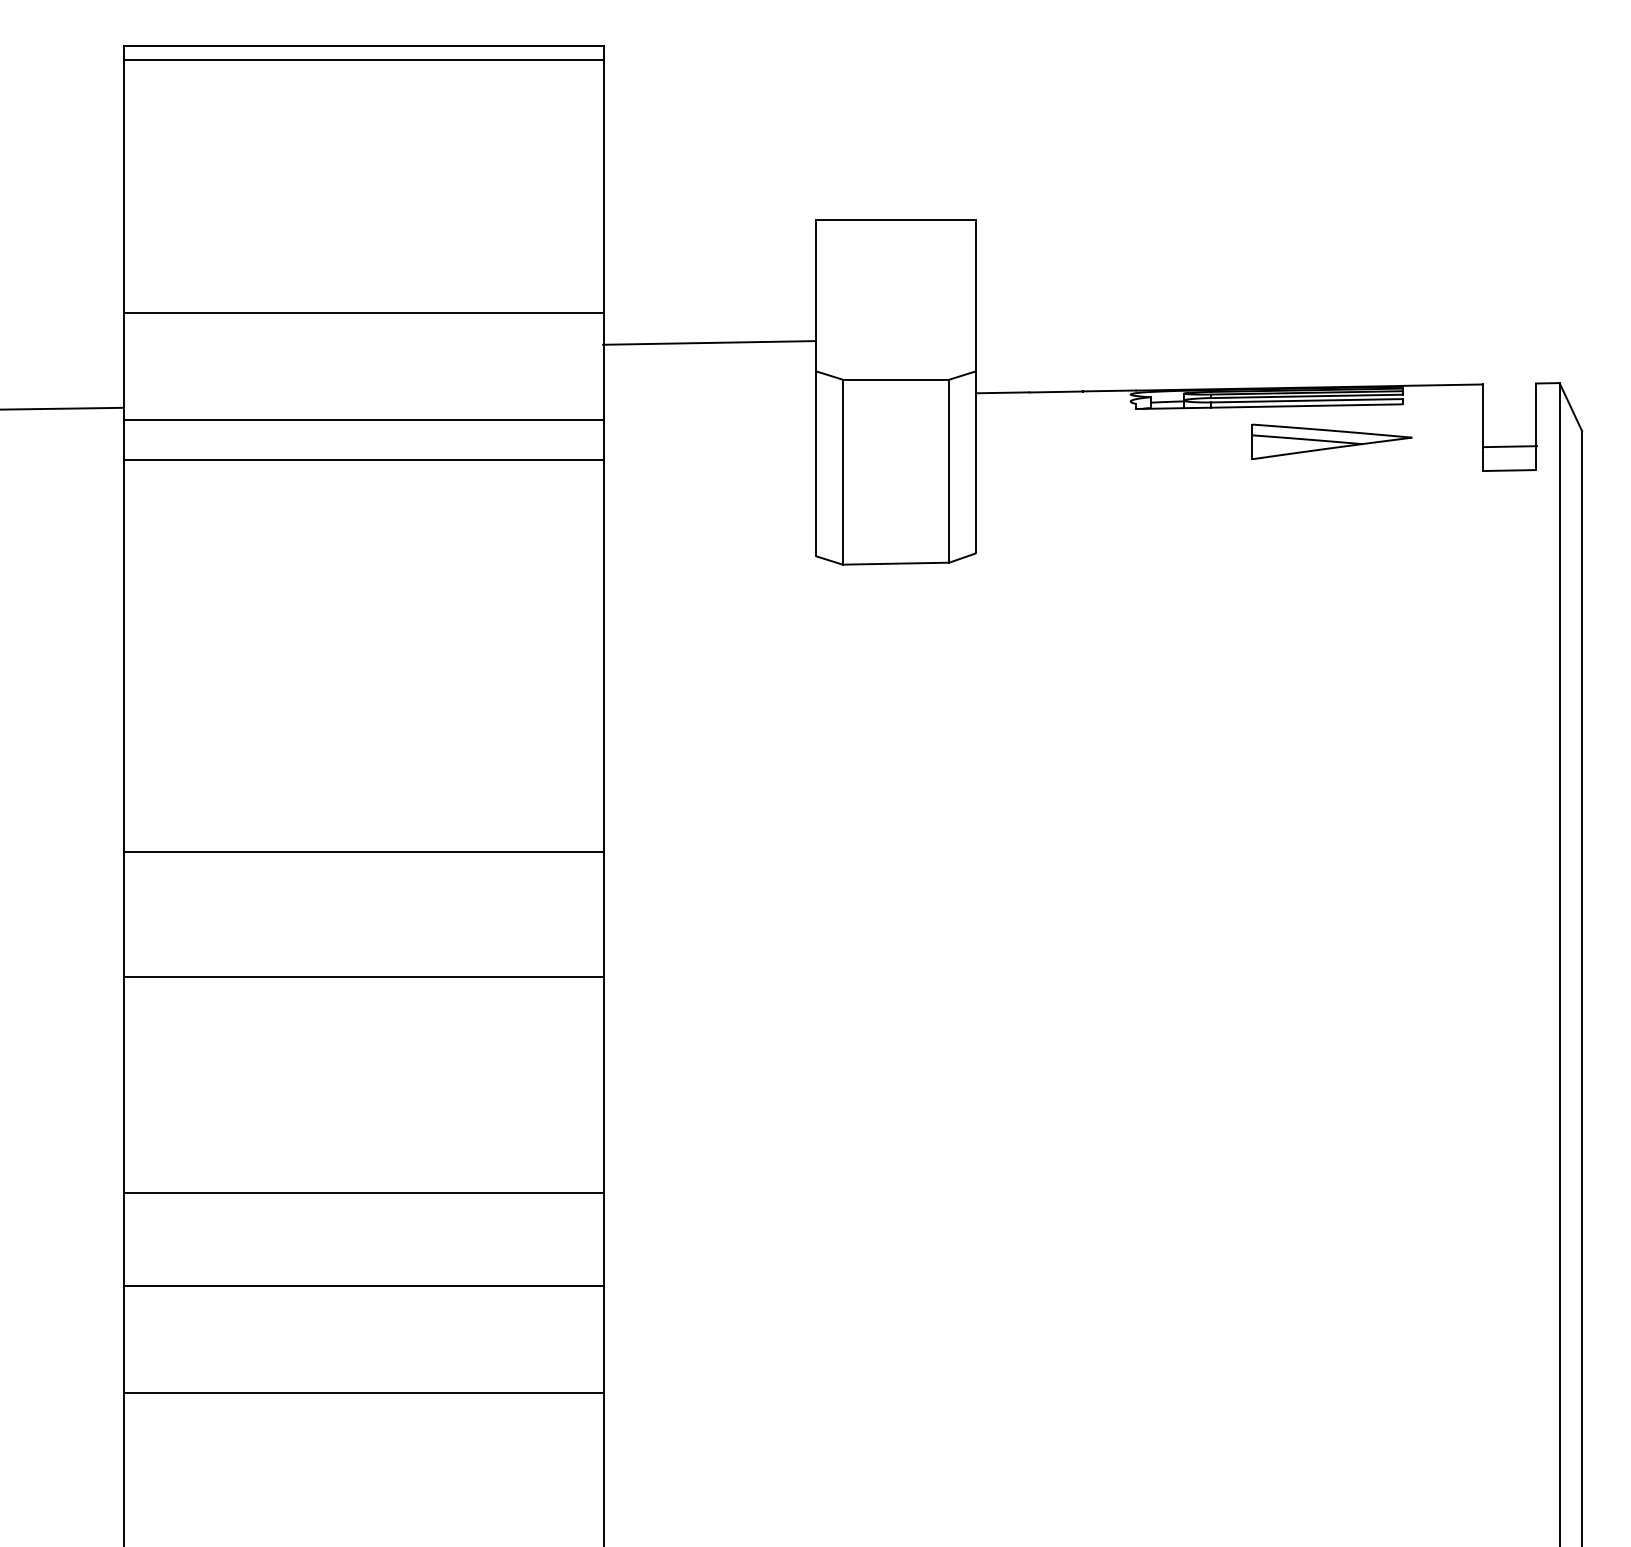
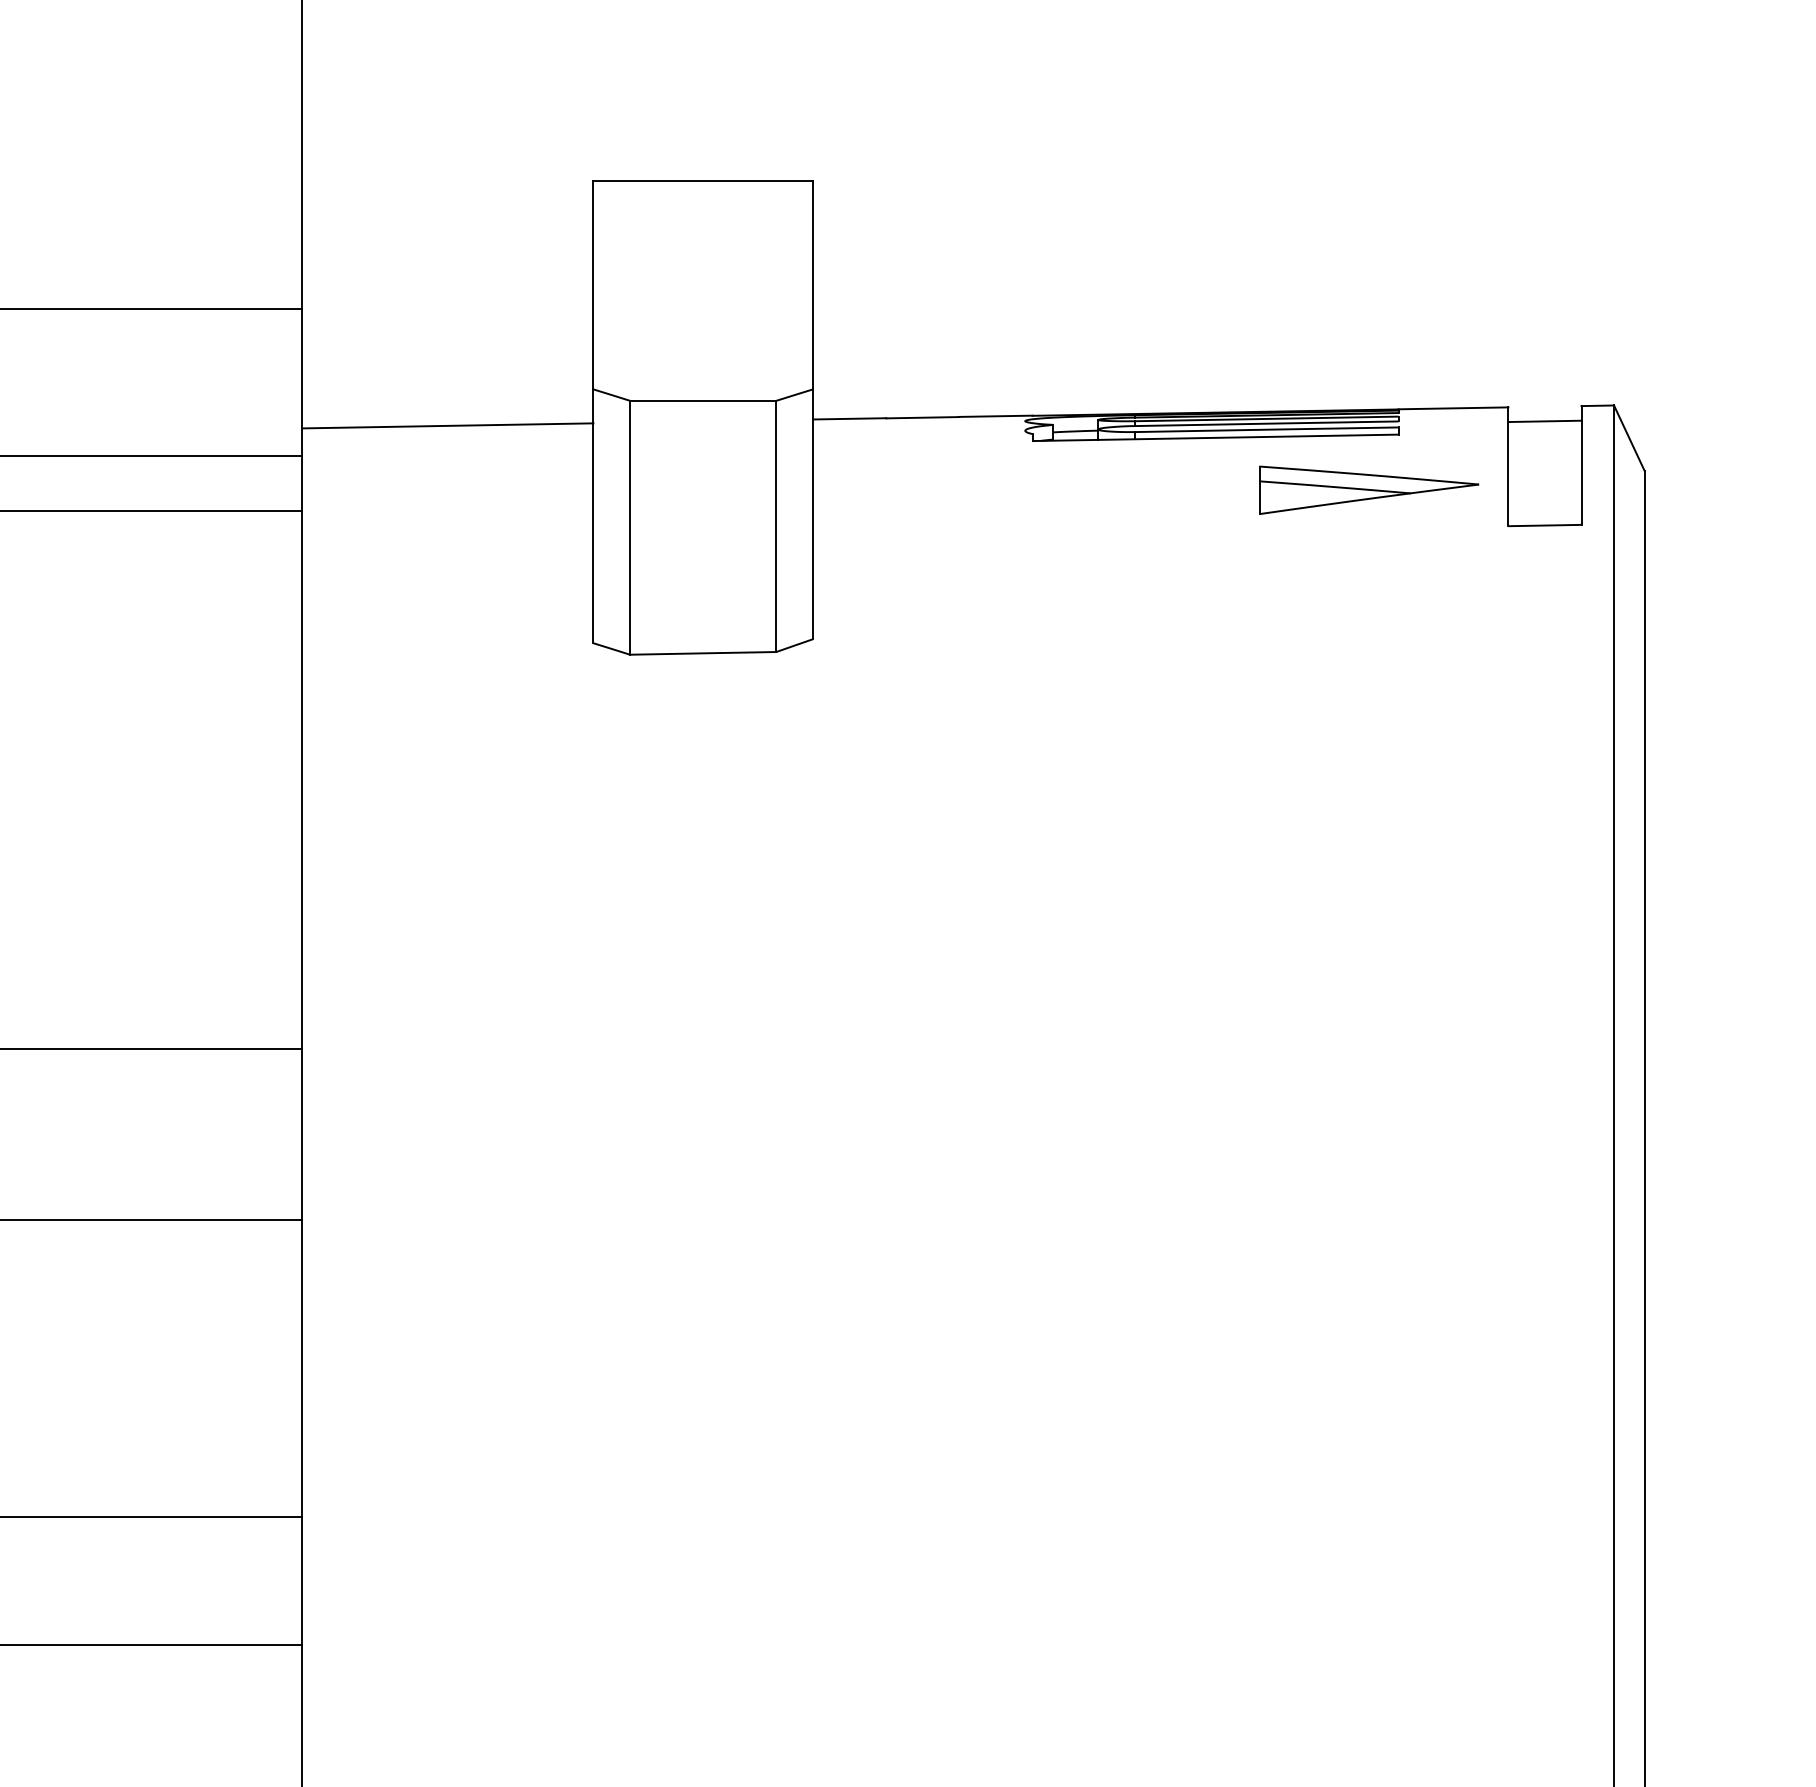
line: (709, 342) -> (448, 425), moved
part: (1331, 441) -> (1368, 489), moved
line: (1509, 446) -> (1543, 421), moved

